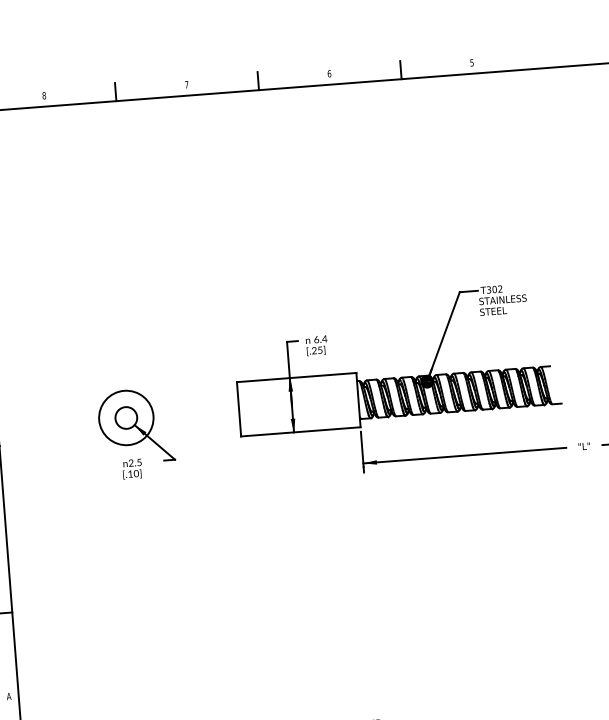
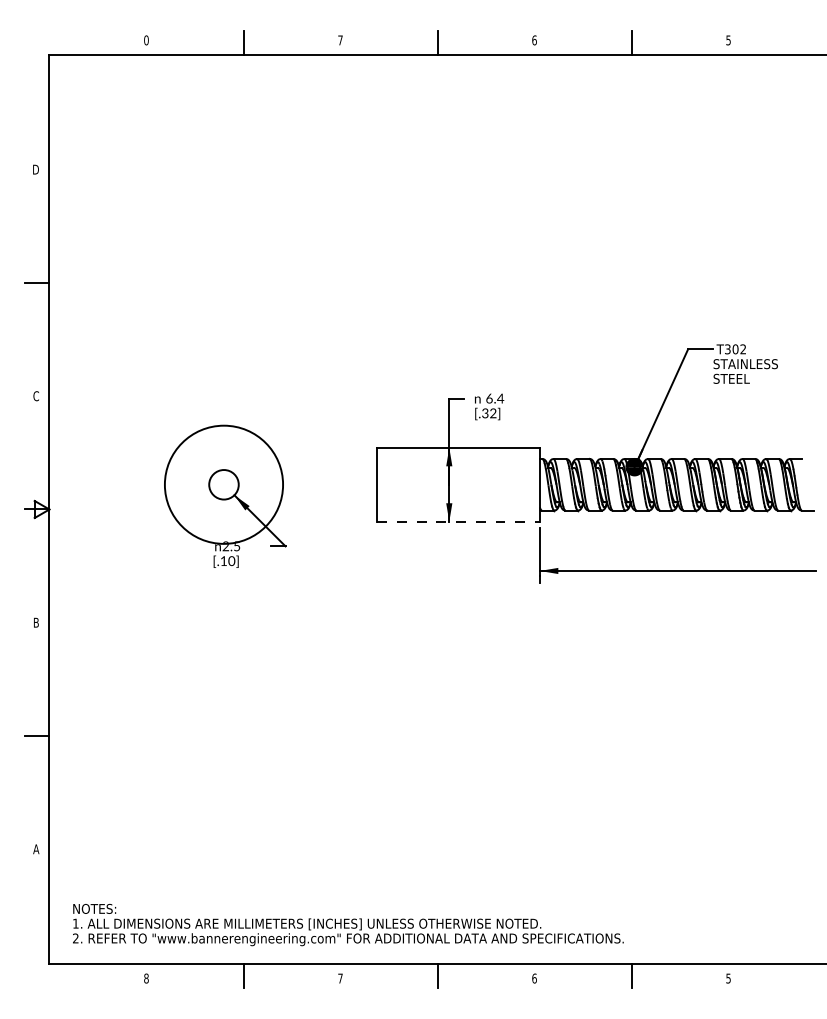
text: (44, 95) -> (146, 40), 8 -> 0
text: (317, 350) -> (489, 413), [.25] -> [.32]
circle: (125, 417) -> (223, 484), size x1.6
line: (301, 431) -> (459, 521), solid -> dashed

